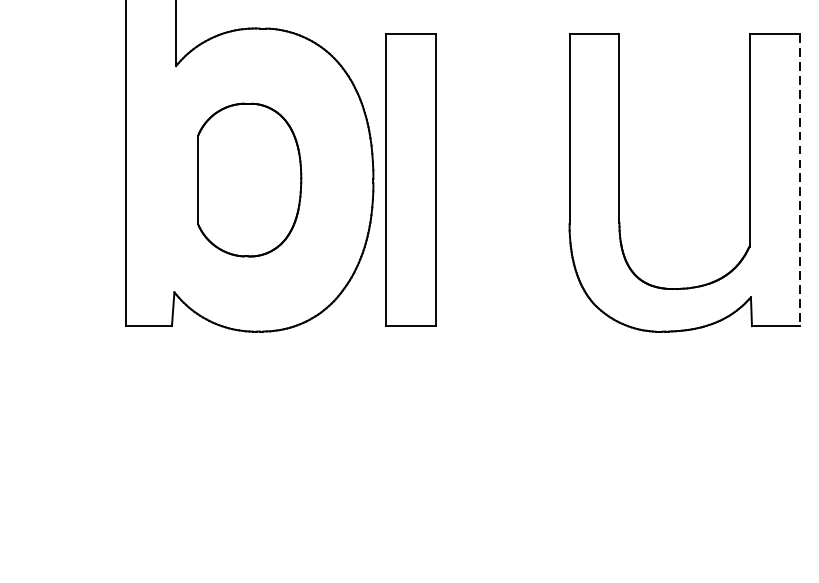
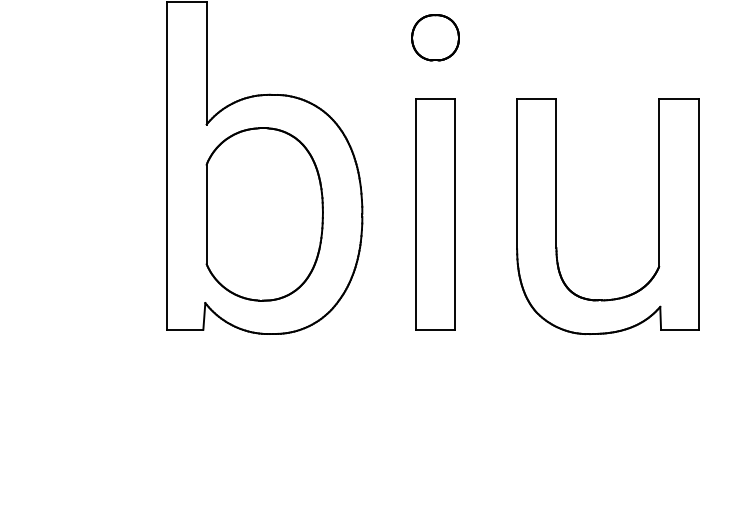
part: (249, 180) -> (264, 214), size x1.43
part: (411, 180) -> (435, 214), moved
line: (799, 181) -> (698, 215), dashed -> solid

